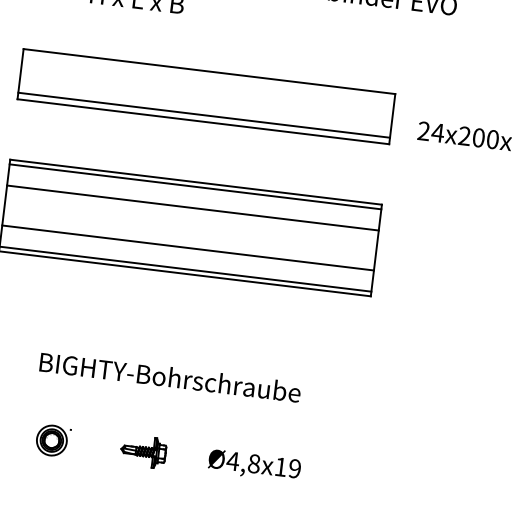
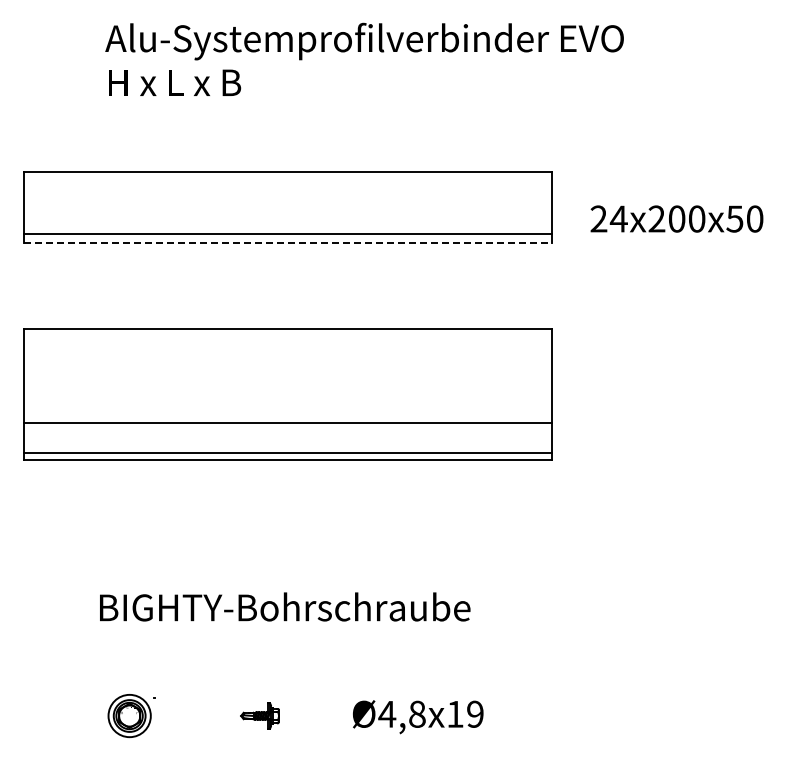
line: (203, 122) -> (288, 243), solid -> dashed
line: (195, 186) -> (287, 335), removed
line: (192, 207) -> (287, 365), removed
part: (143, 451) -> (259, 715), size x0.6

